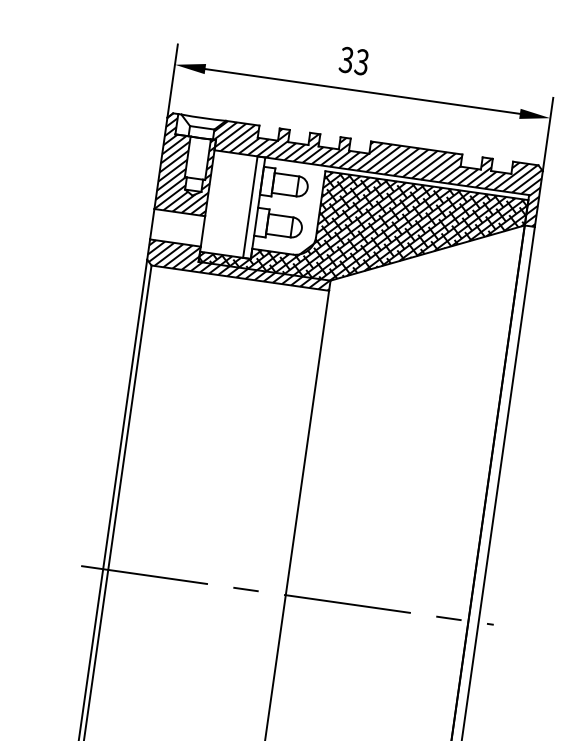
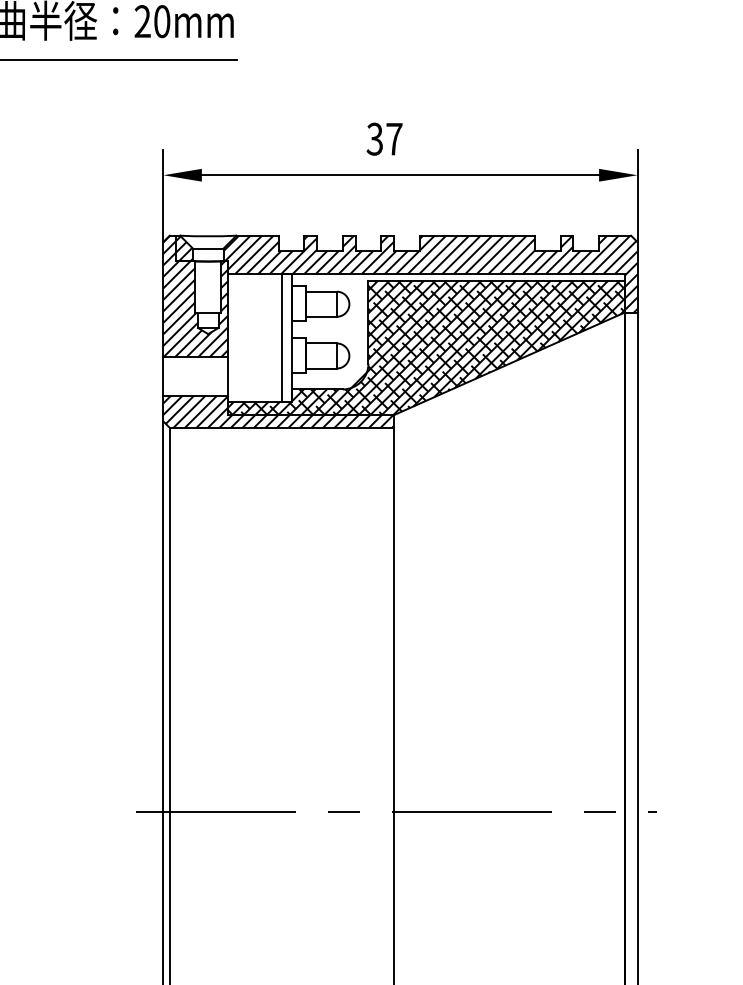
text: (362, 61) -> (394, 138), 33 -> 37
hatch: (183, 125) -> (184, 248), added

